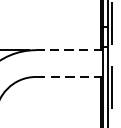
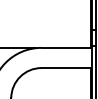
line: (69, 49) -> (66, 47), dashed -> solid
line: (70, 77) -> (67, 68), dashed -> solid

